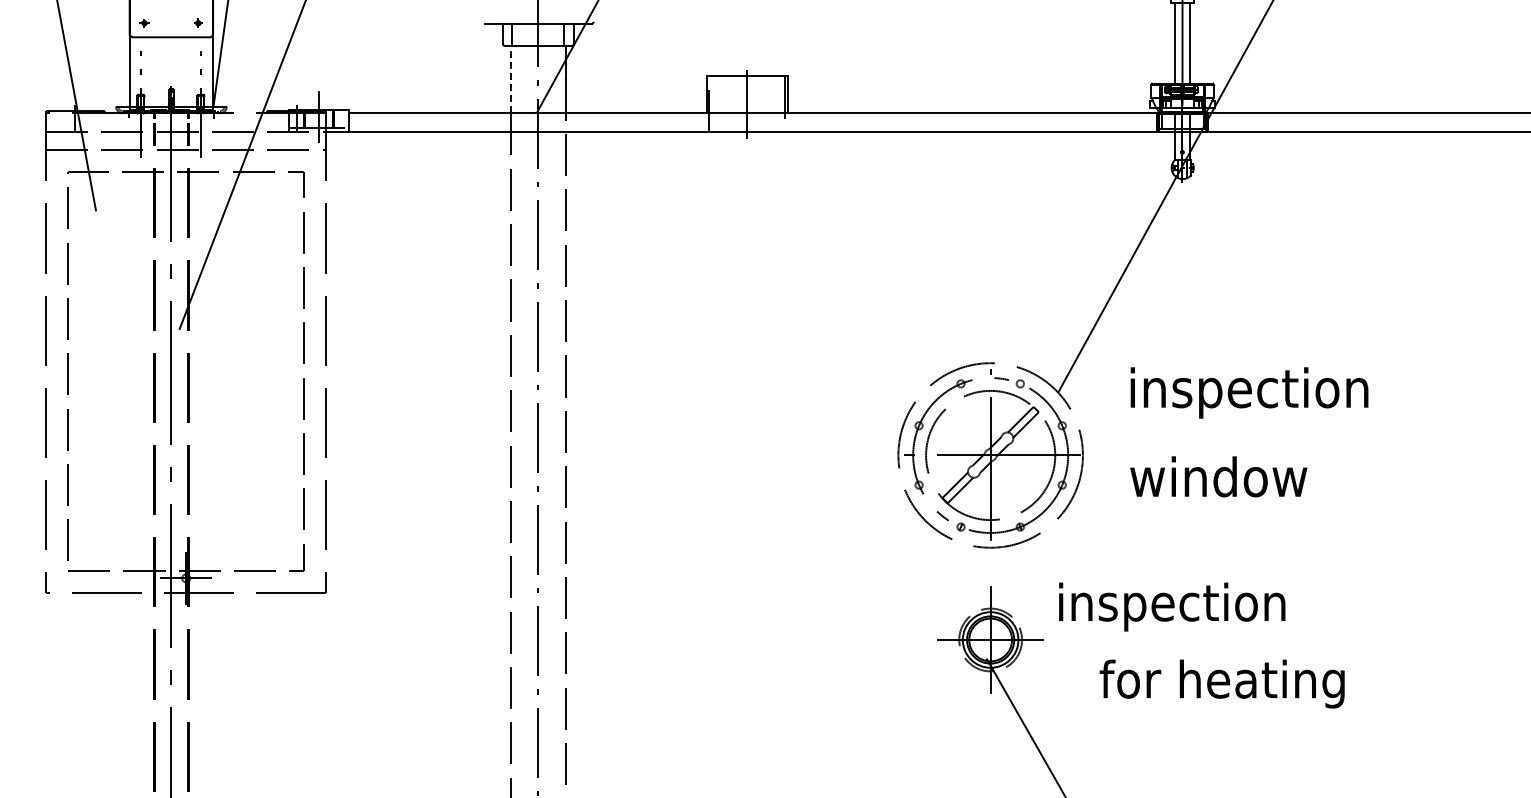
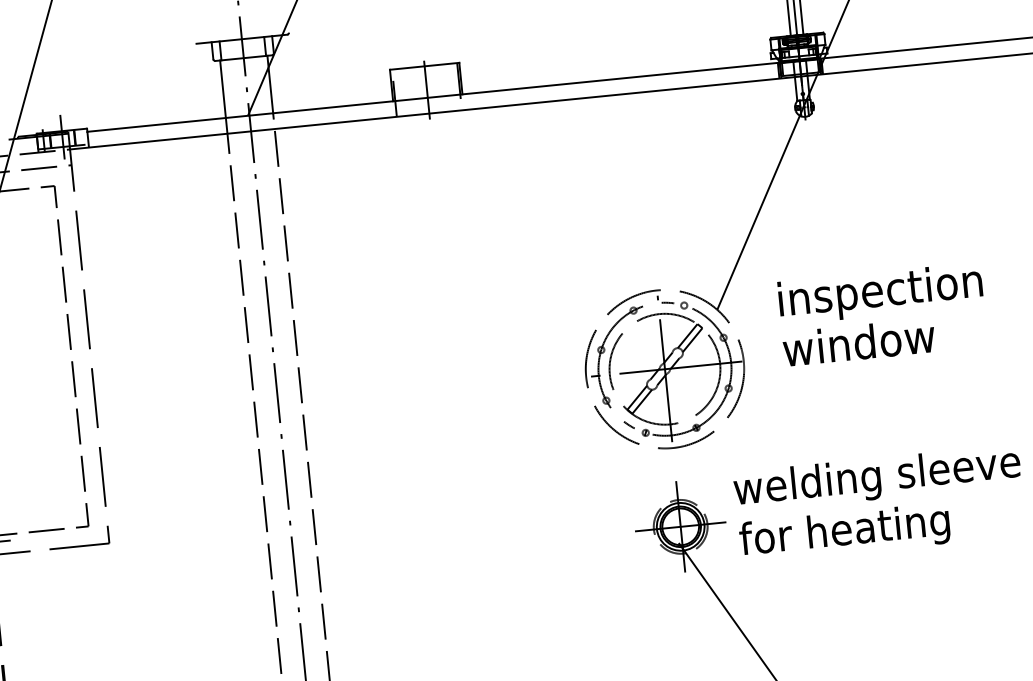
line: (510, 79) -> (222, 89), dashed -> solid
text: (1218, 476) -> (858, 342), moved
text: (1223, 606) -> (876, 478), inspection -> welding sleeve
text: (1221, 683) -> (844, 532), moved

